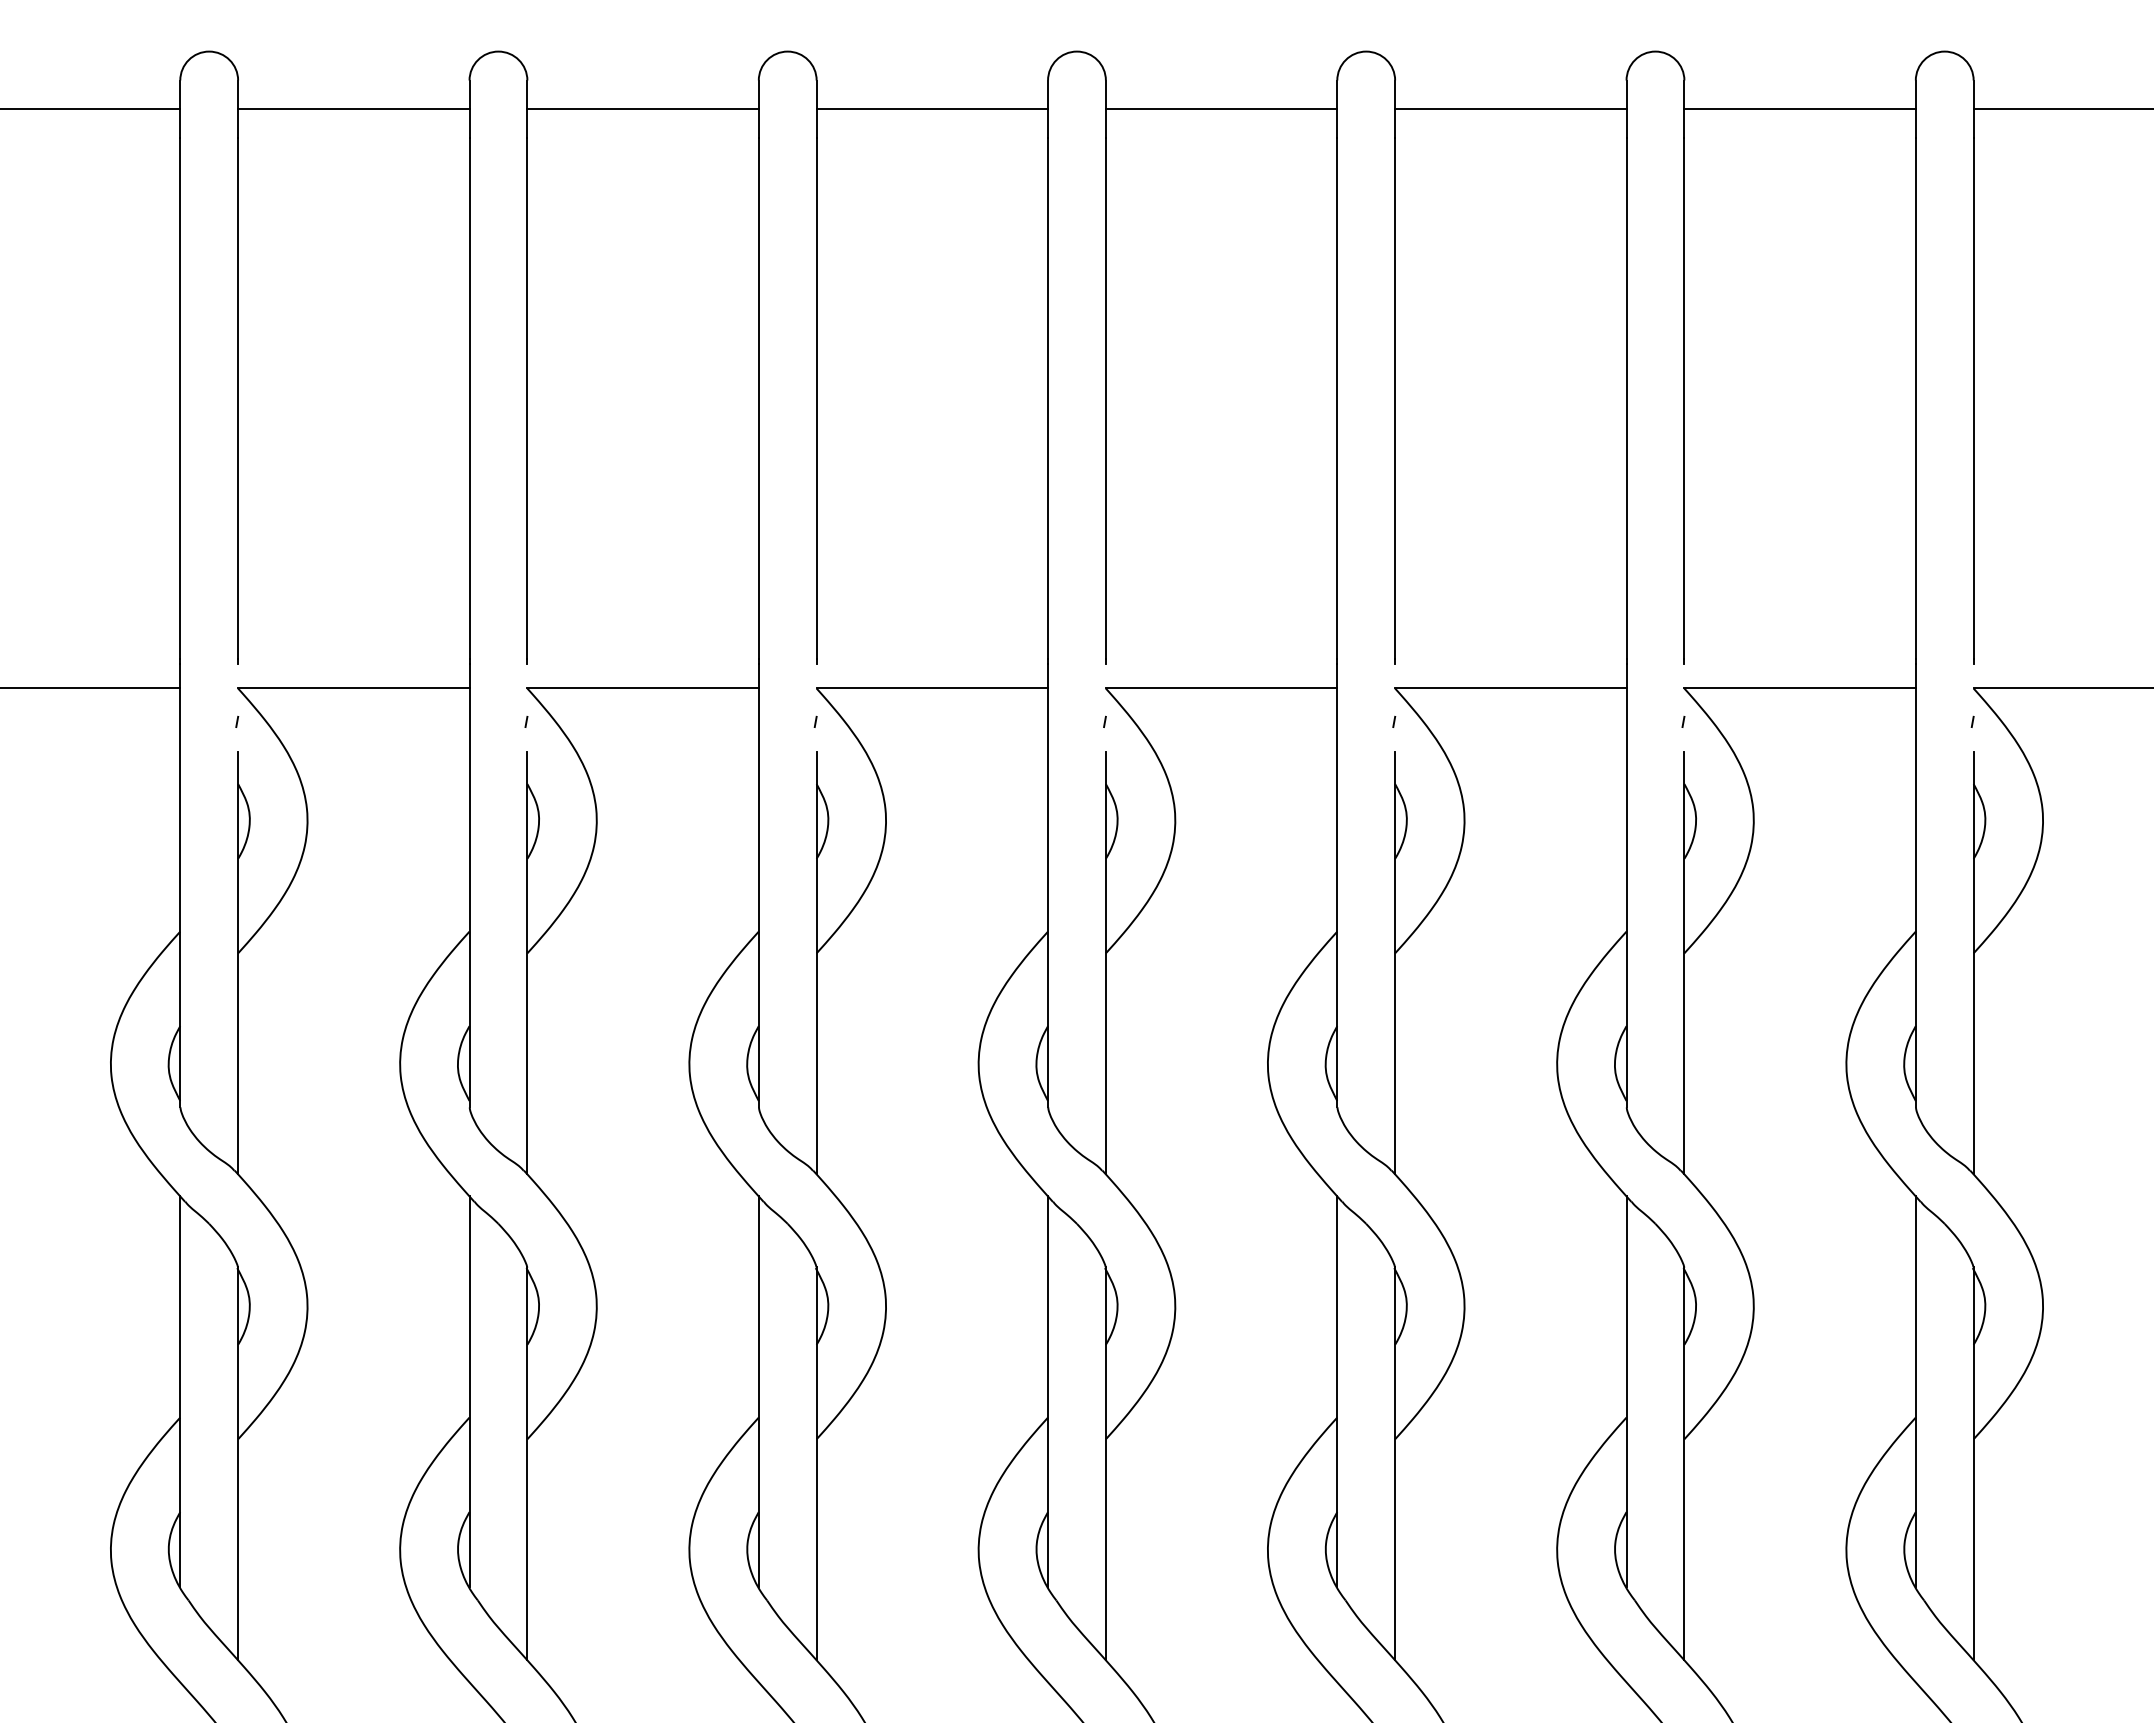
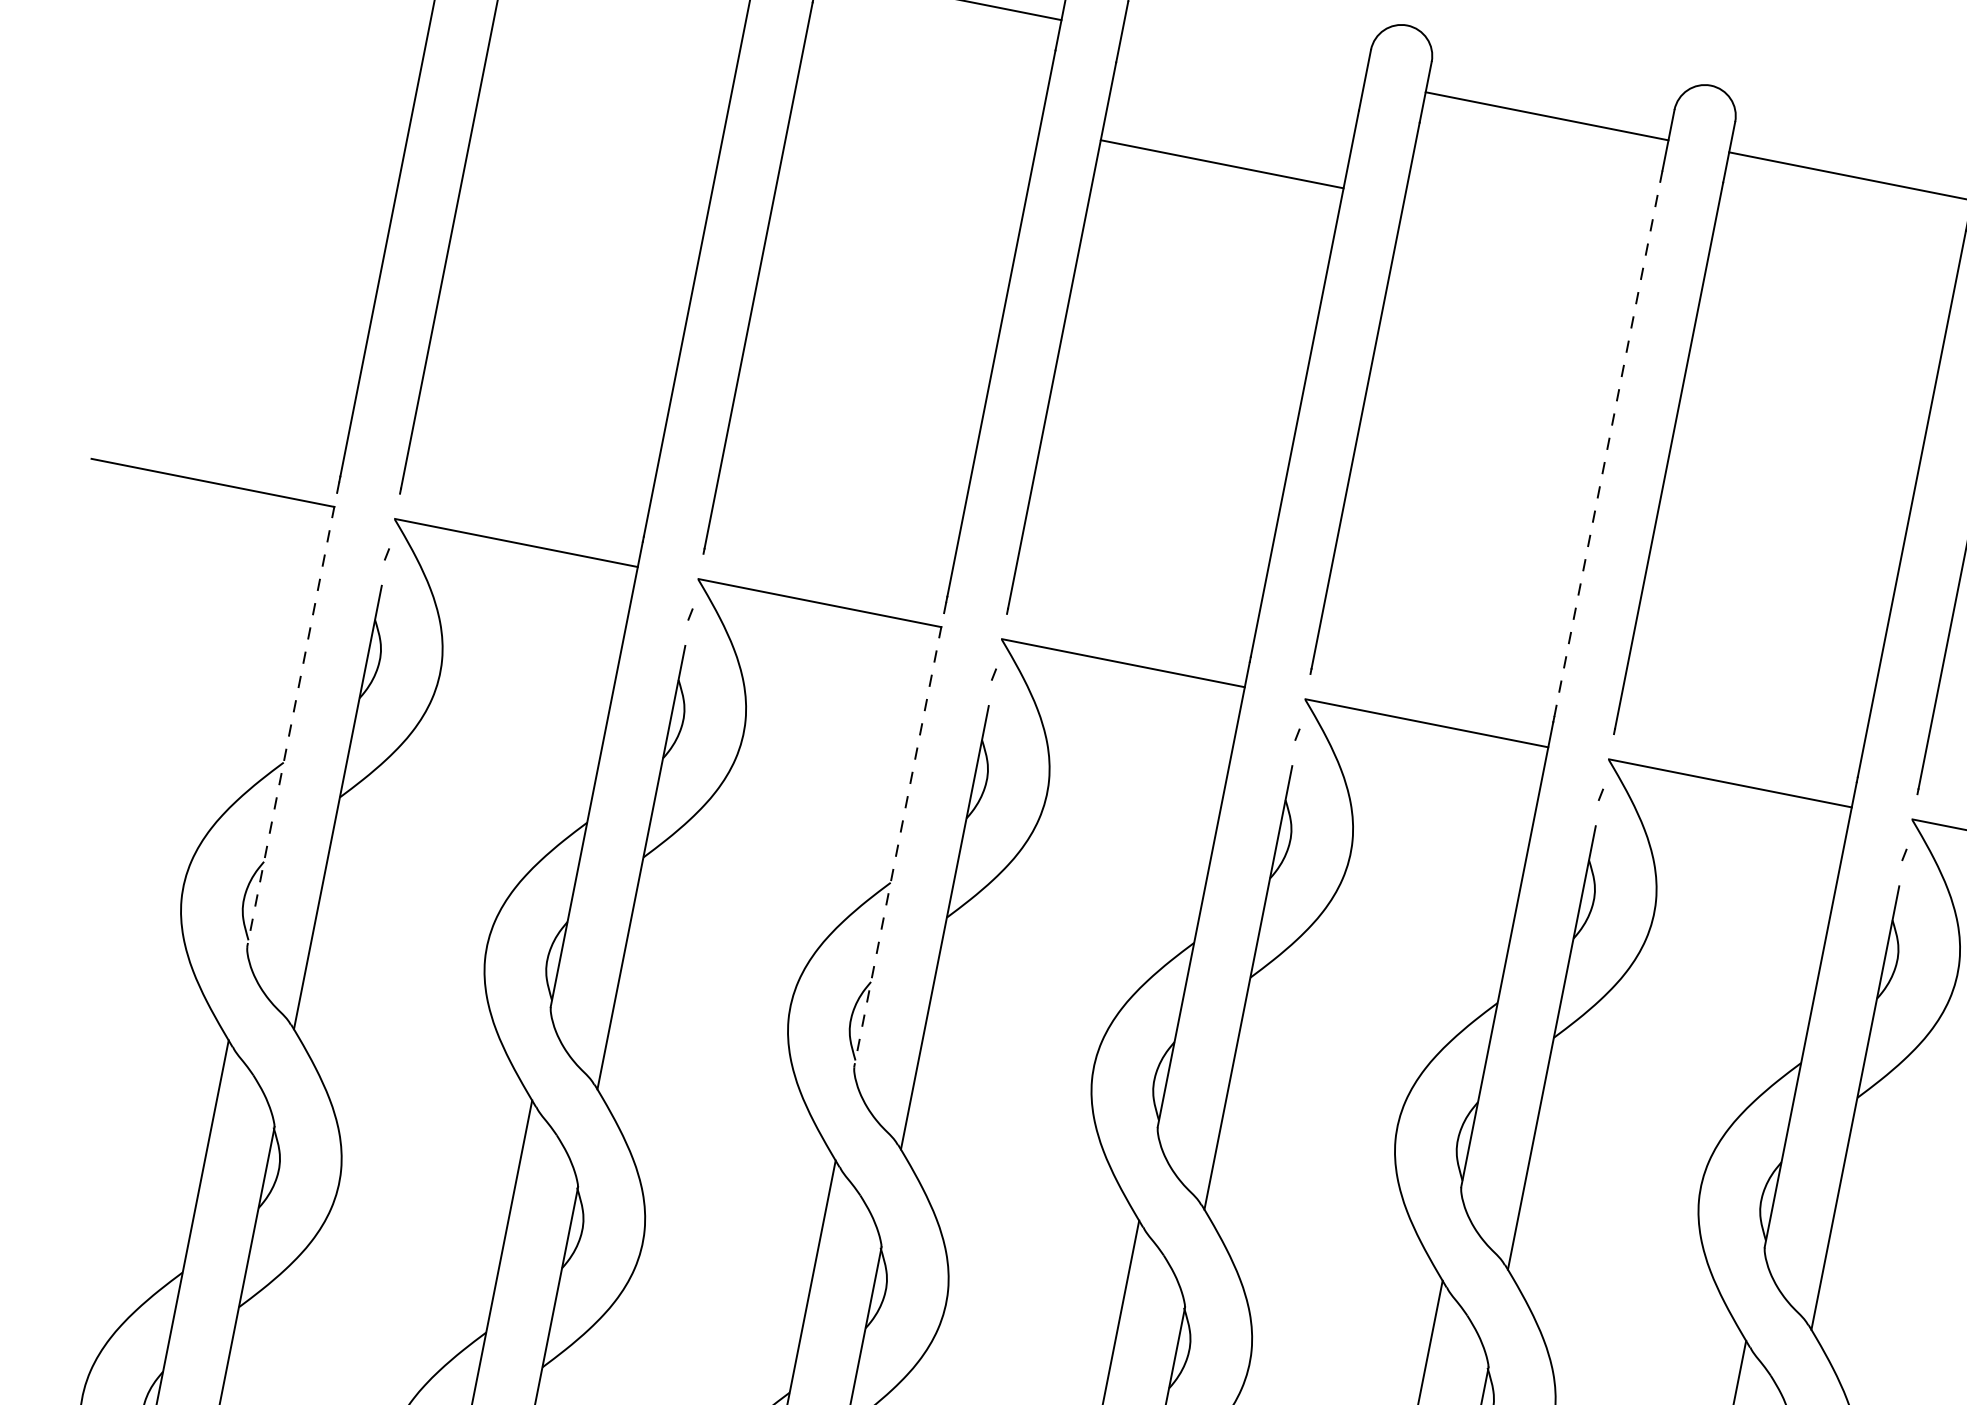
line: (932, 109) -> (1222, 164), moved
line: (1337, 399) -> (1608, 444), solid -> dashed
line: (180, 885) -> (293, 714), solid -> dashed
line: (758, 885) -> (899, 834), solid -> dashed

